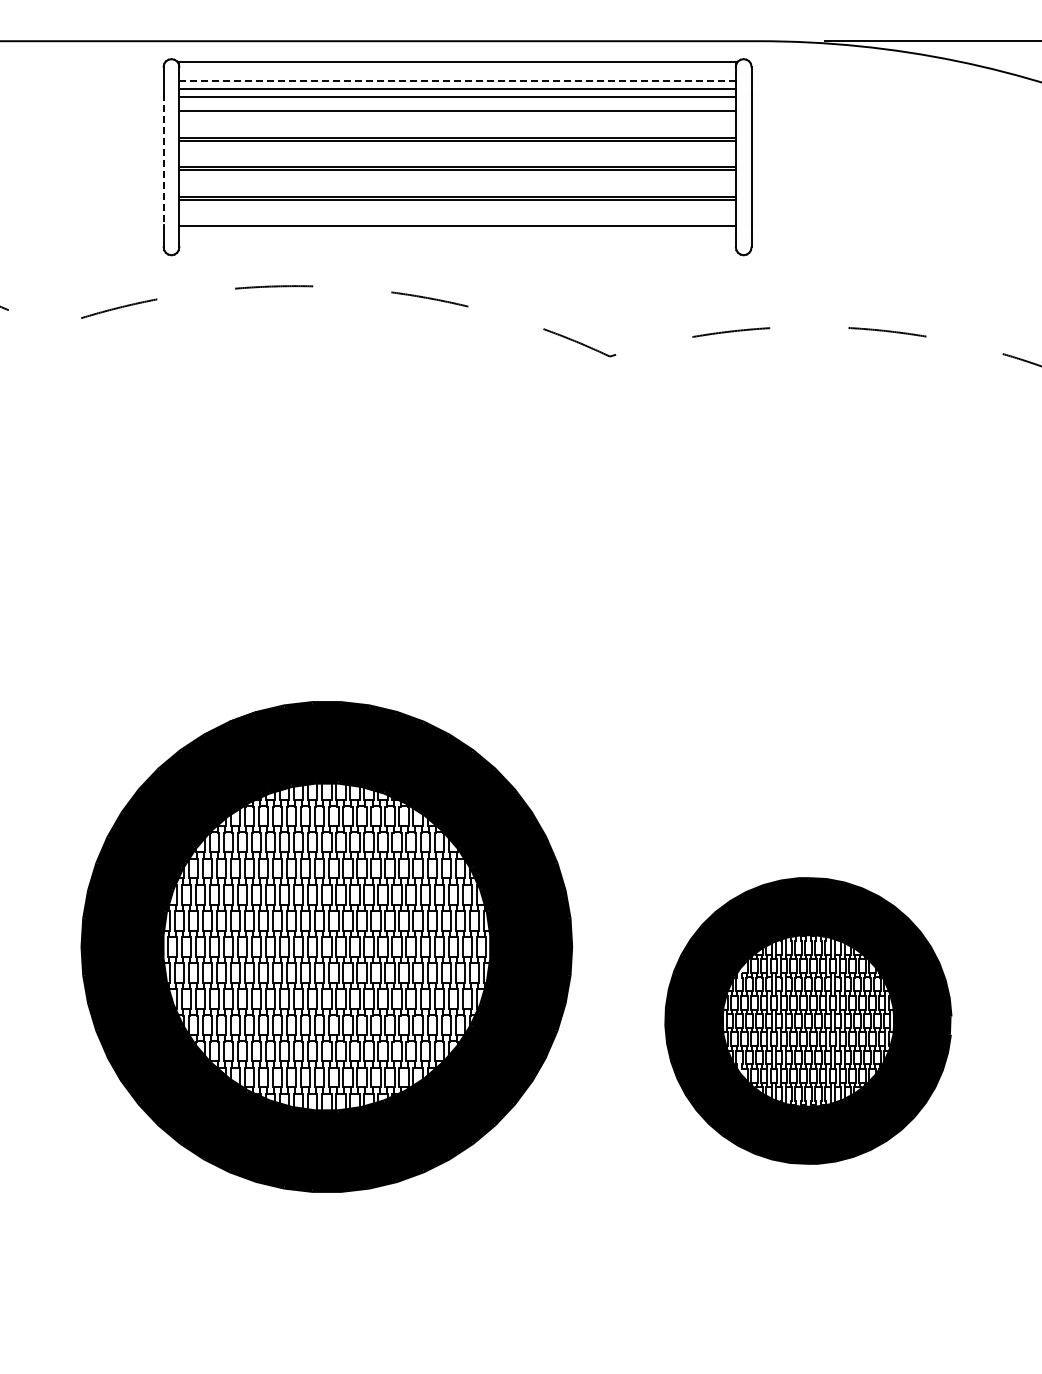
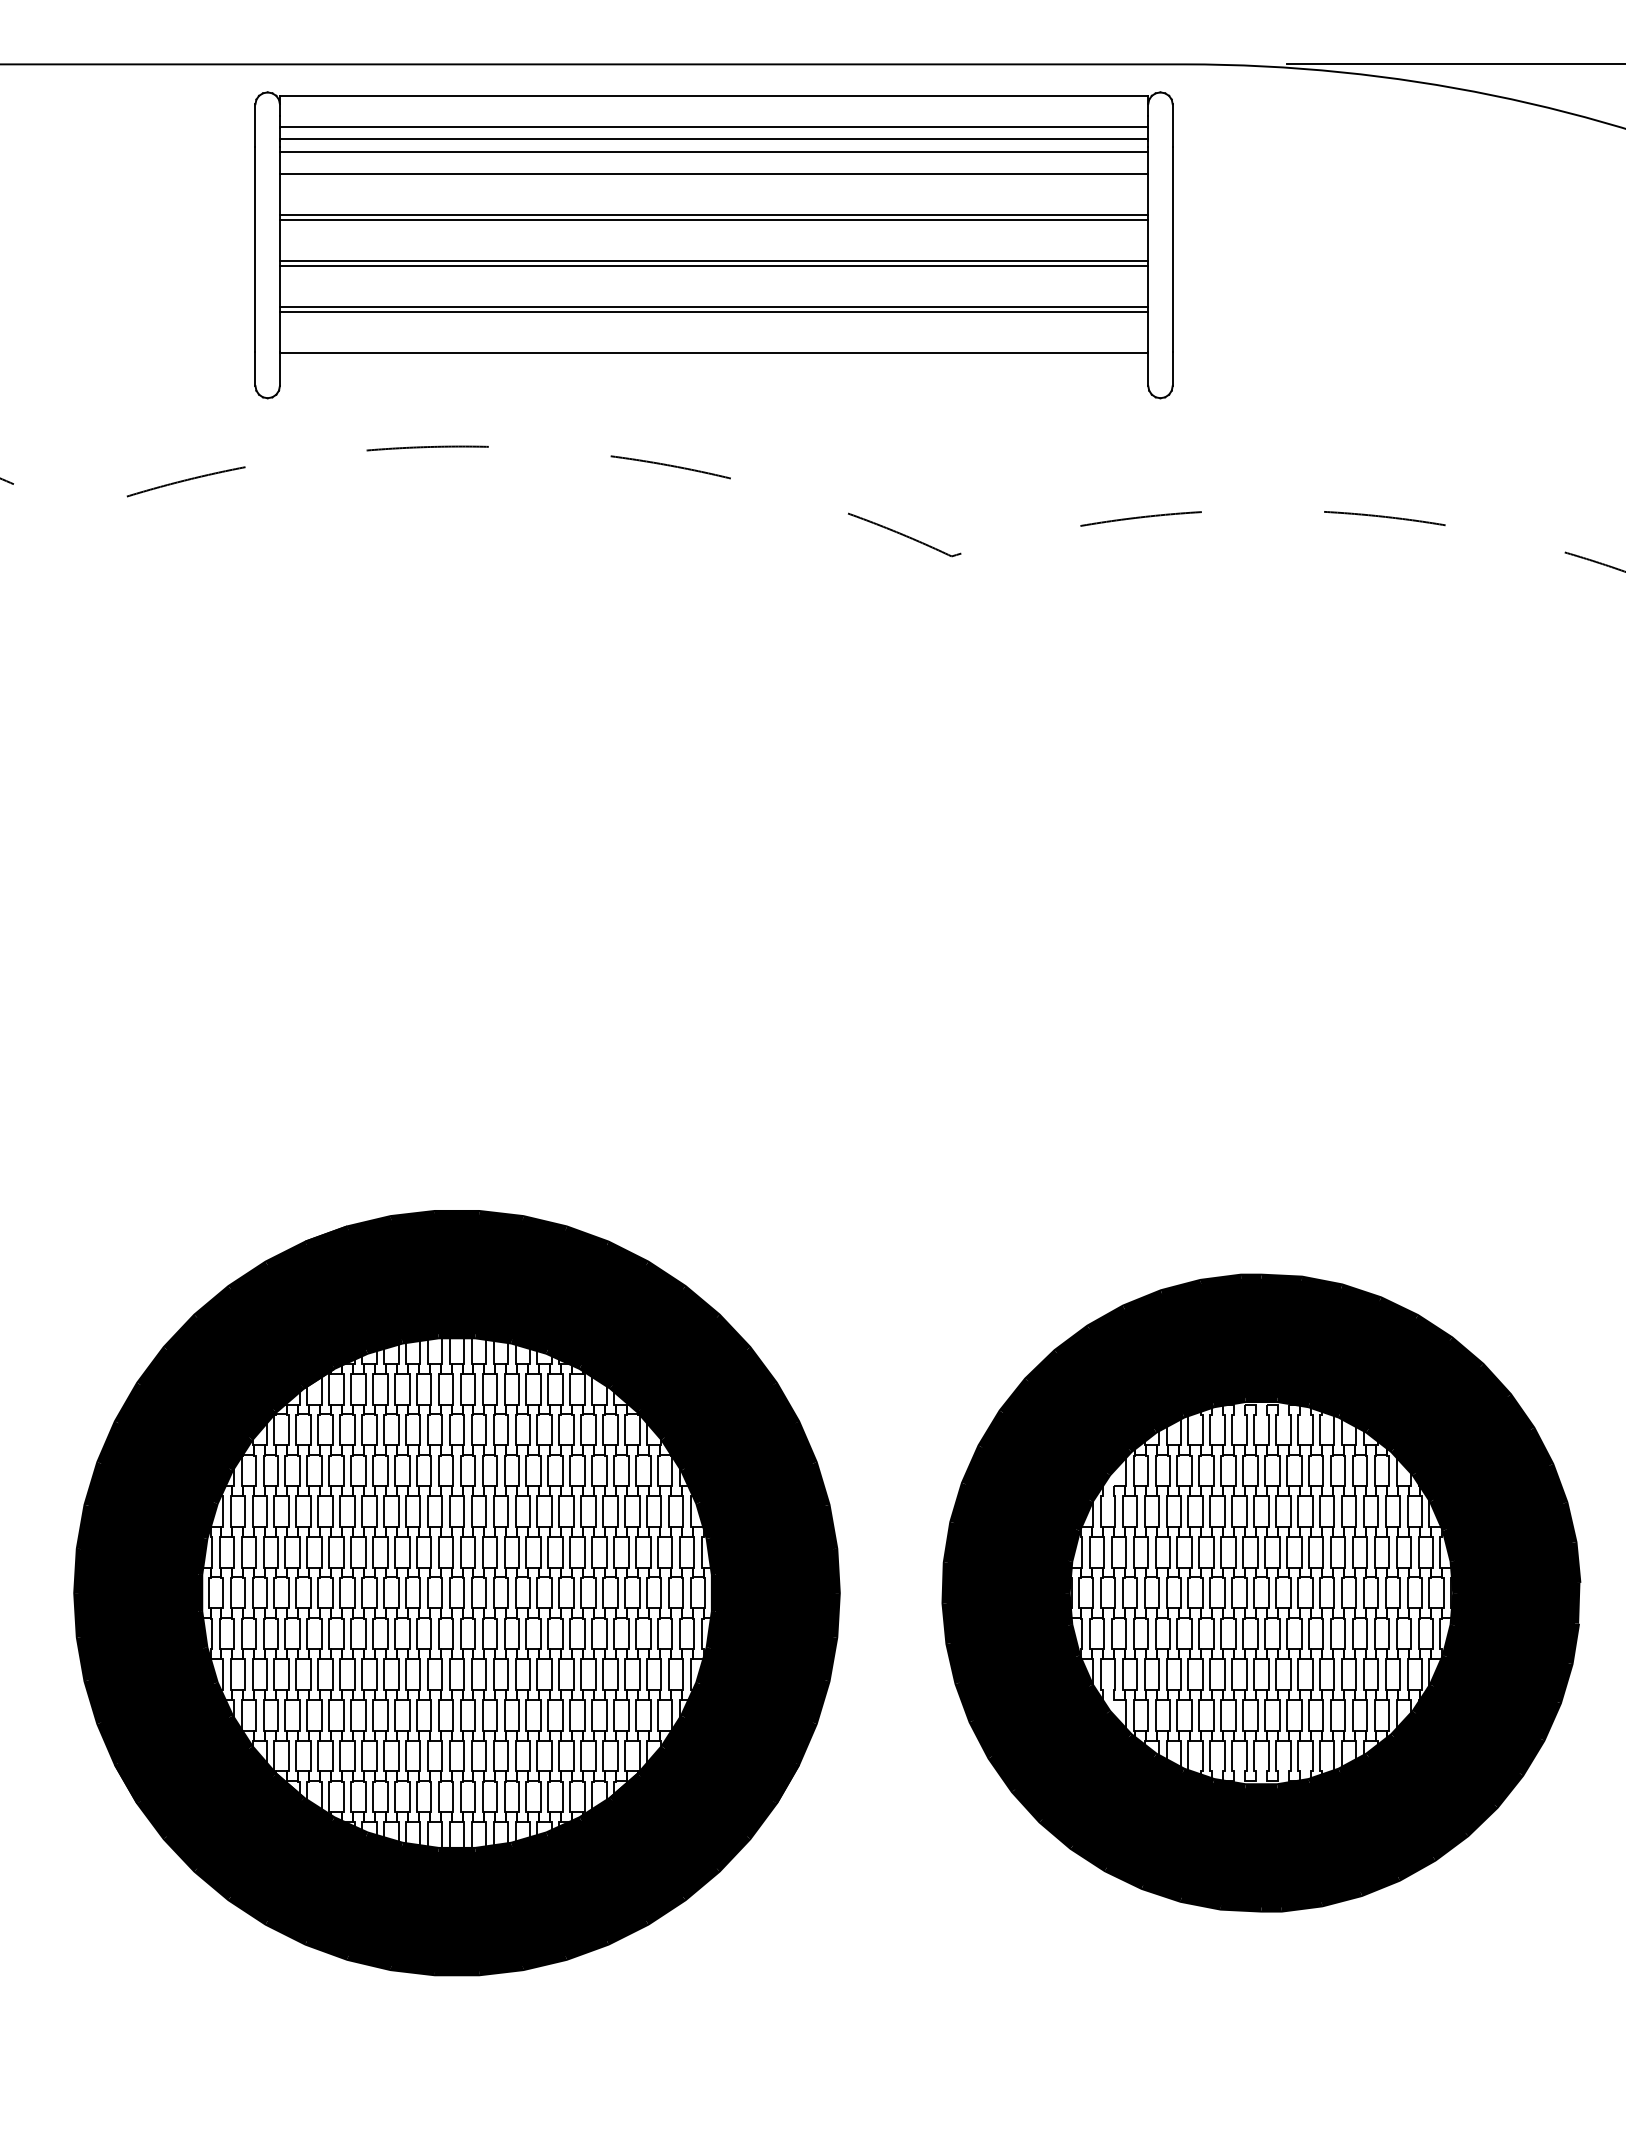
line: (458, 81) -> (715, 127), dashed -> solid
line: (163, 159) -> (255, 248), dashed -> solid
part: (326, 946) -> (456, 1592), moved
part: (808, 1020) -> (1261, 1592), size x1.43

